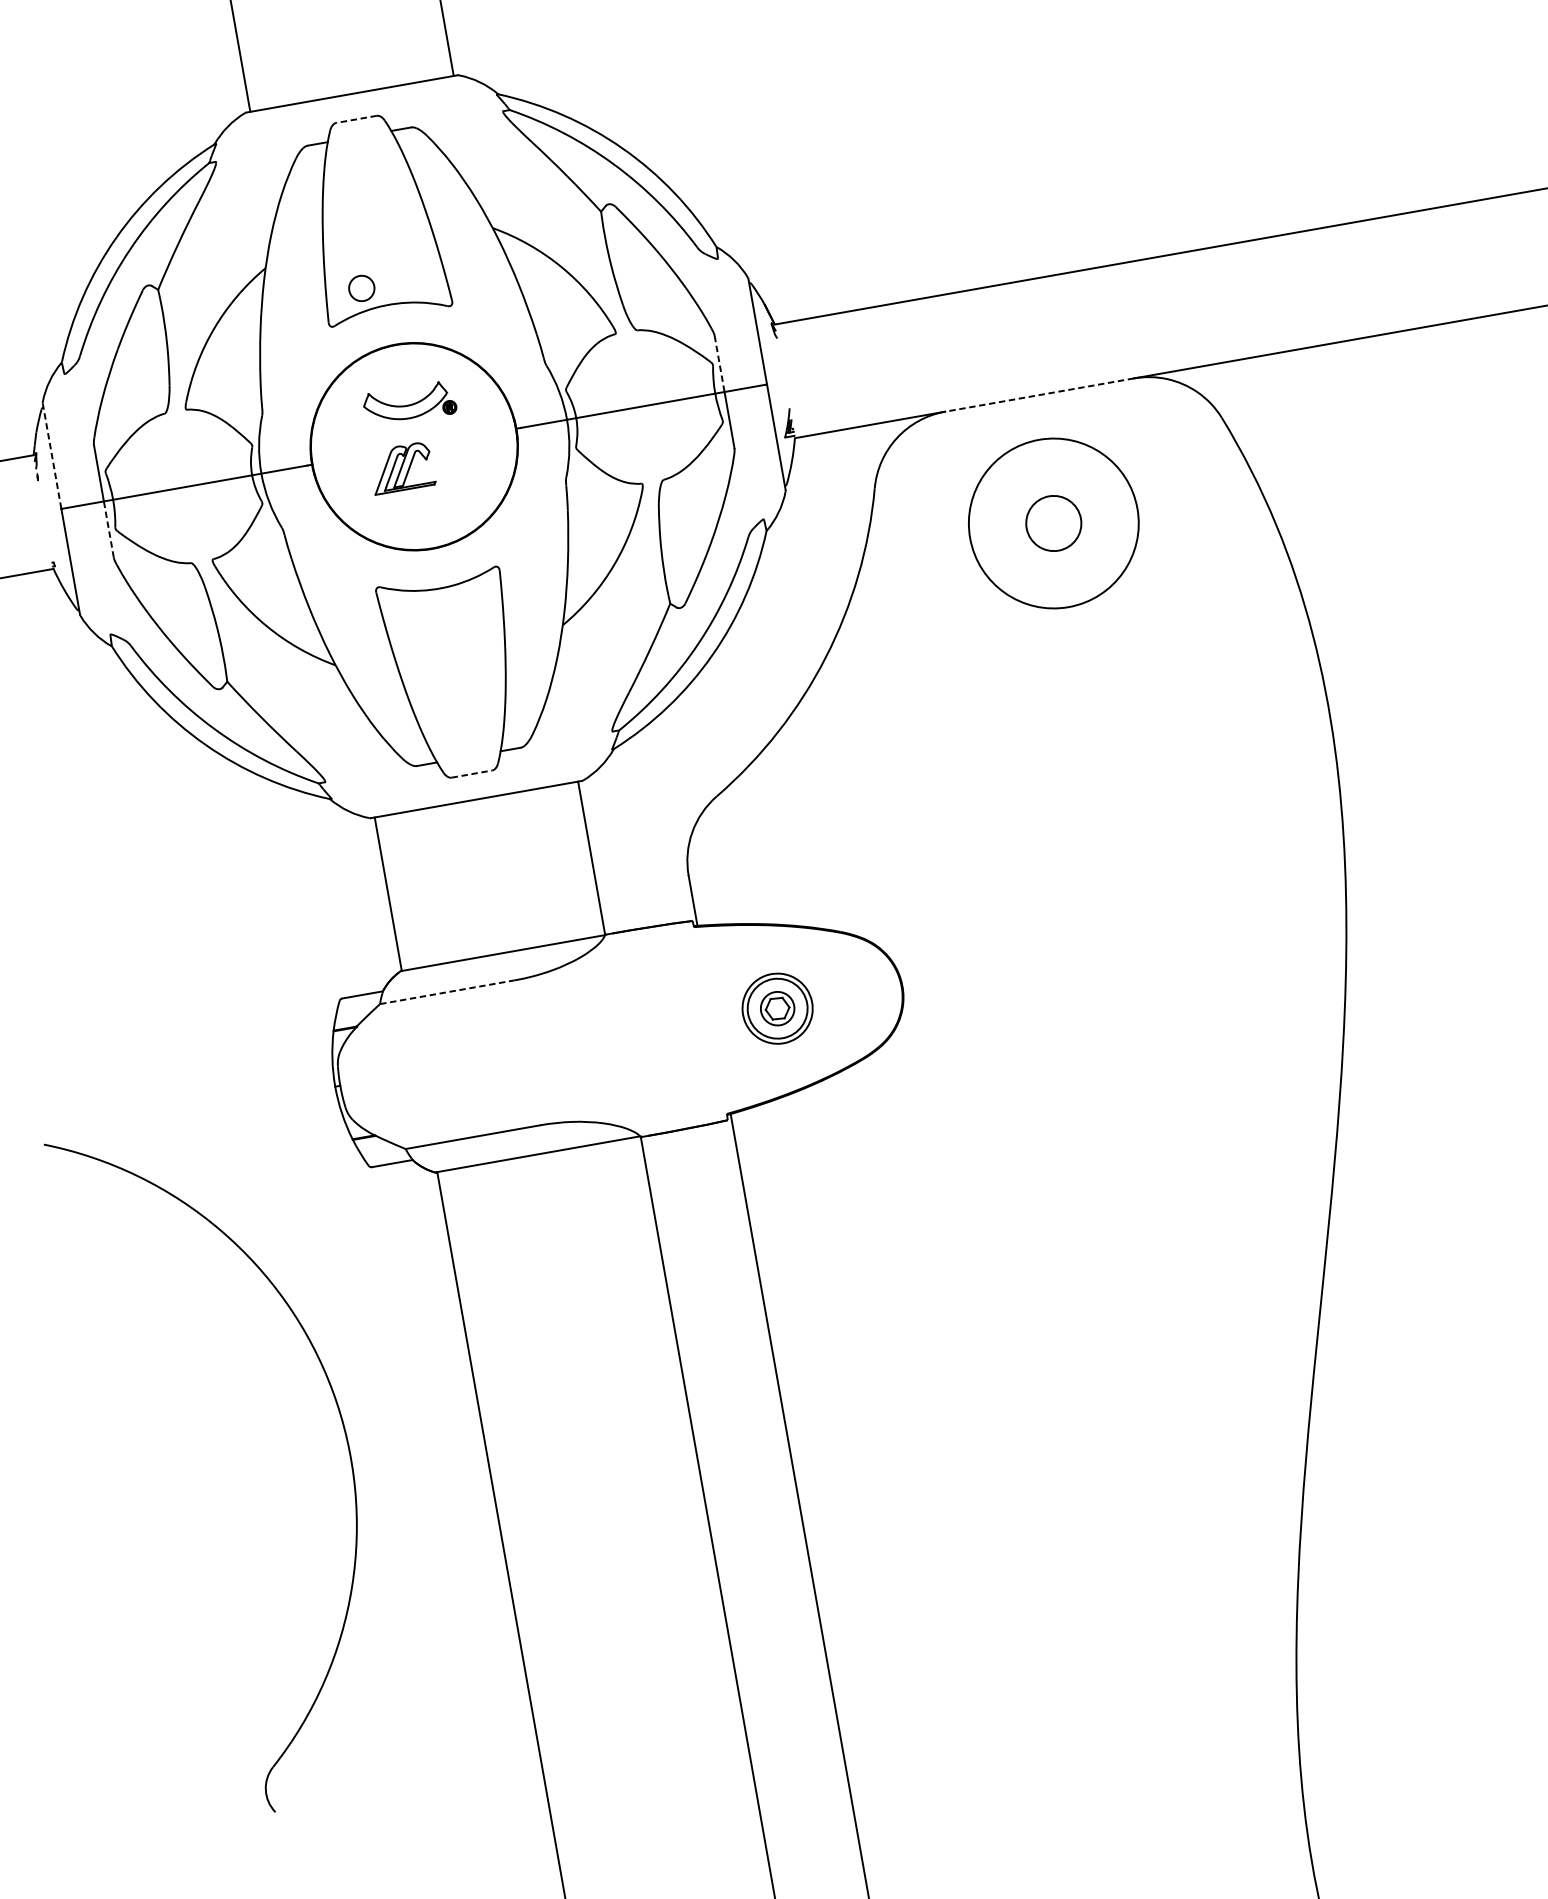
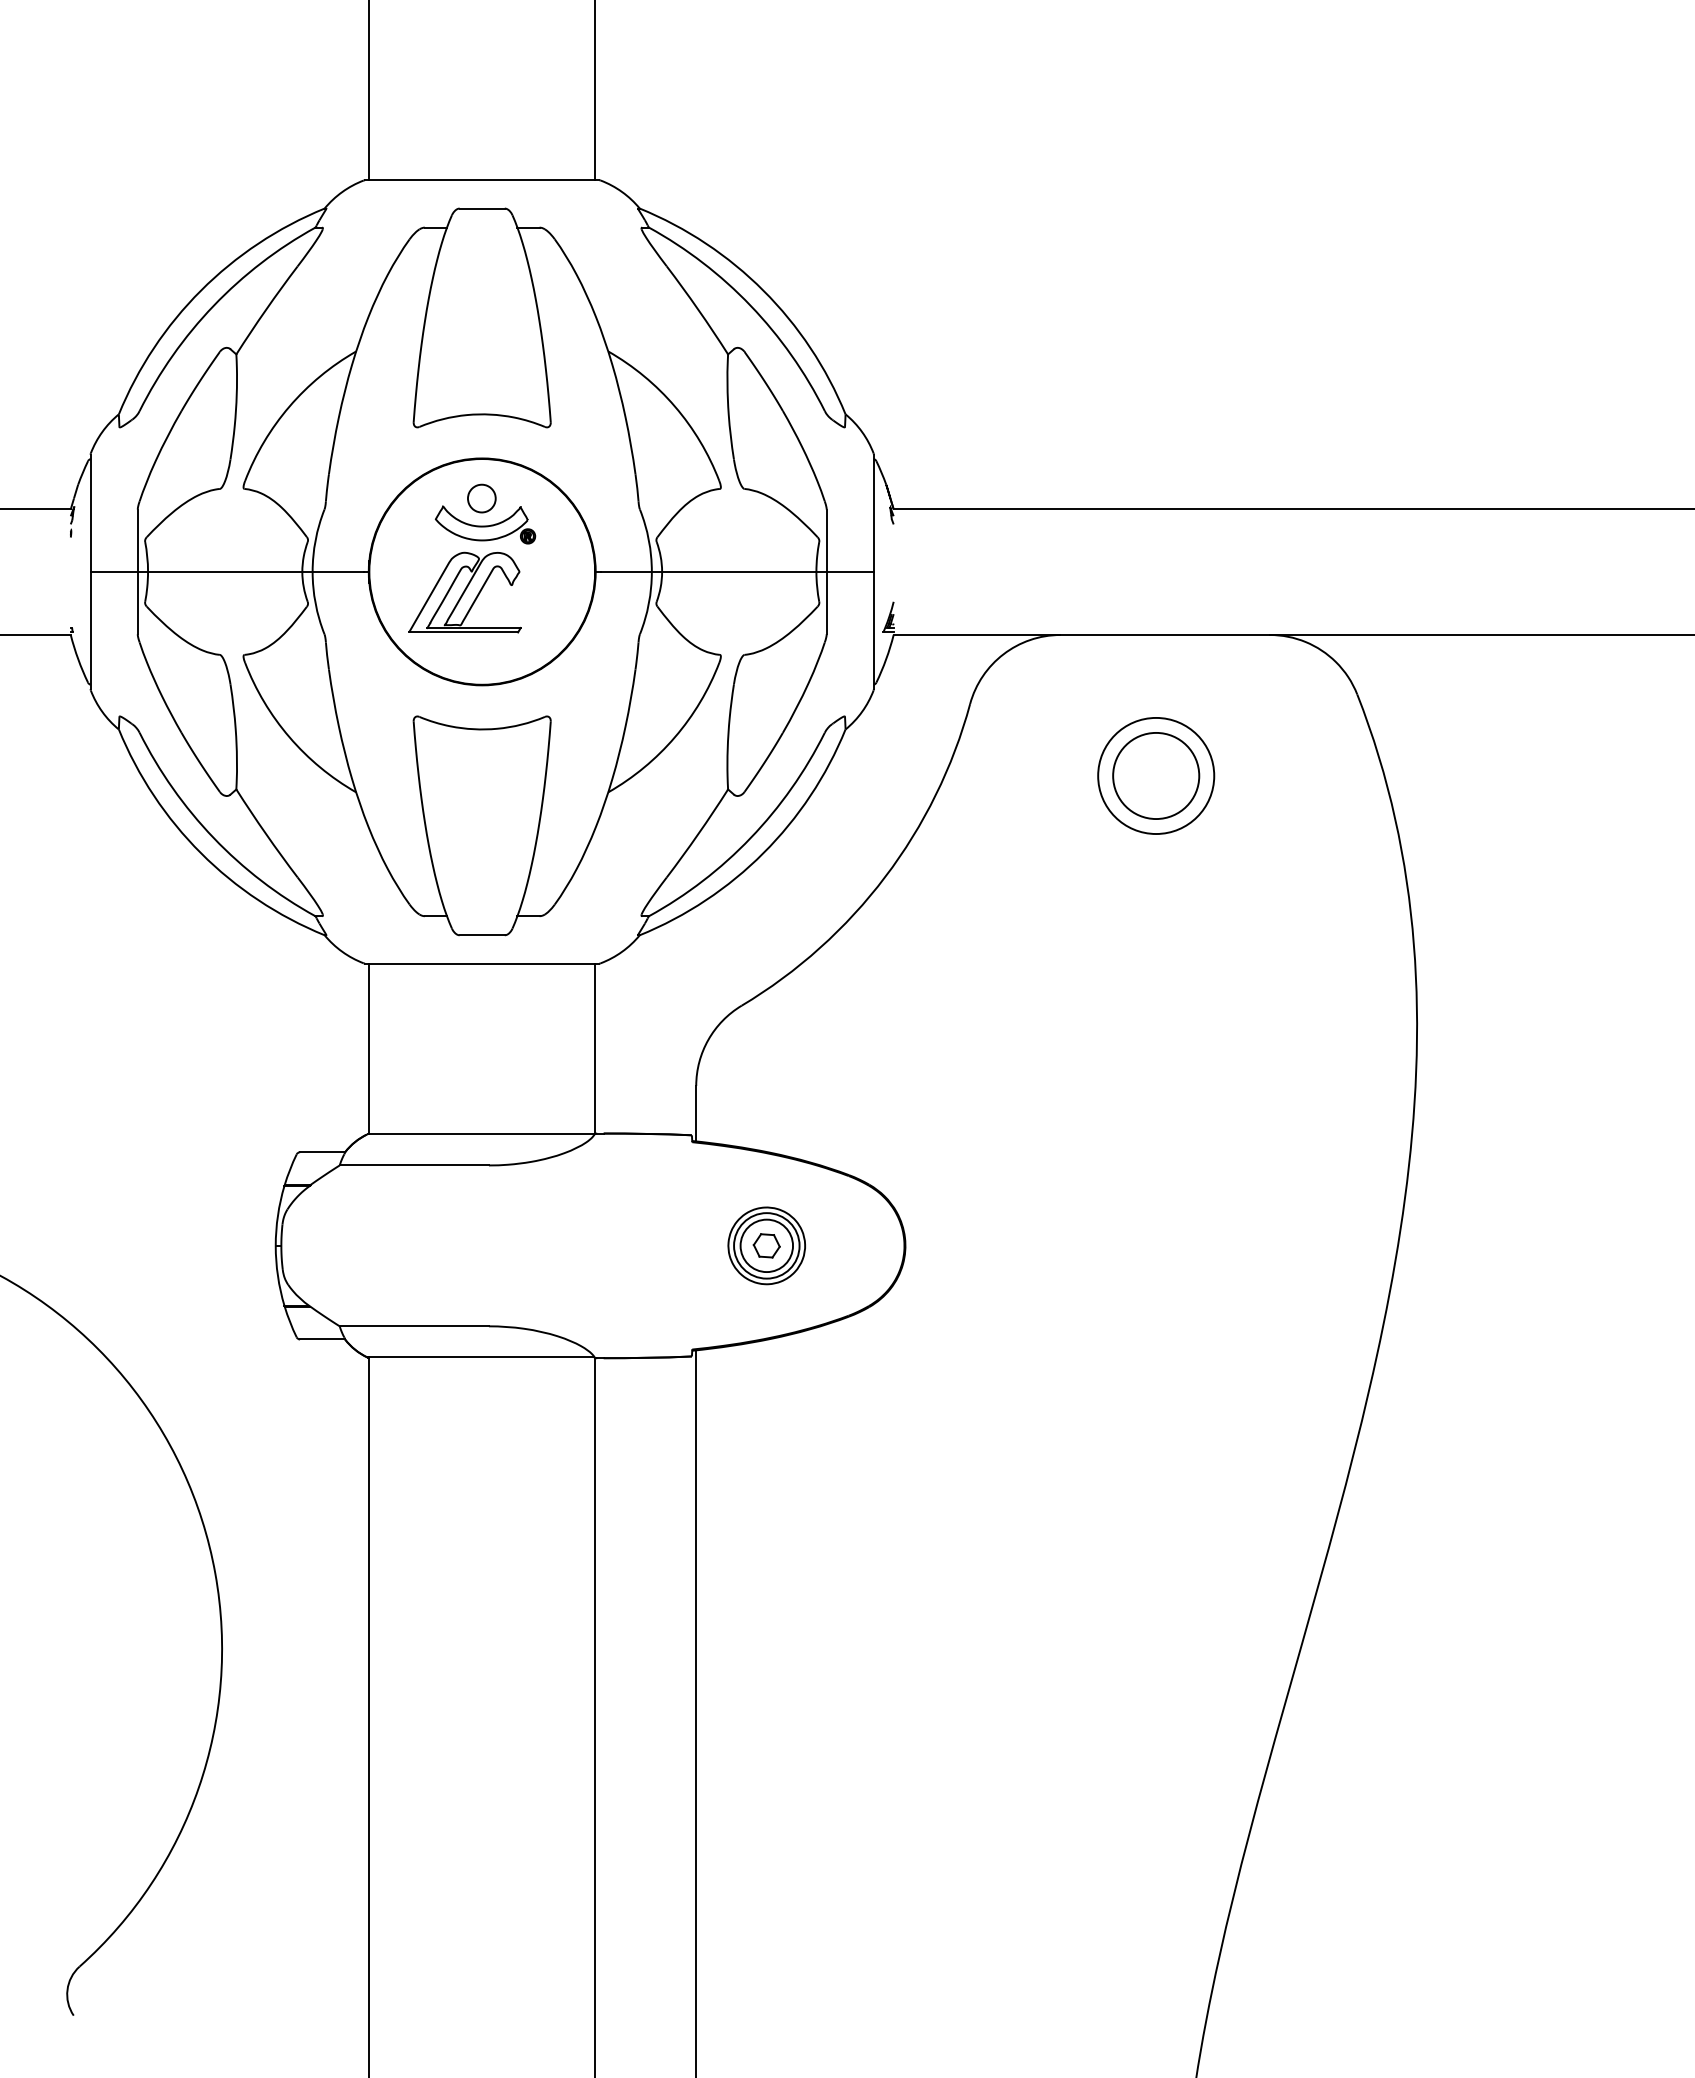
line: (356, 119) -> (482, 208), dashed -> solid
part: (361, 288) -> (481, 498), moved
line: (719, 364) -> (826, 541), dashed -> solid
line: (1039, 395) -> (1165, 635), dashed -> solid
line: (52, 456) -> (90, 513), dashed -> solid
part: (401, 468) -> (464, 592), size x1.67
circle: (1054, 523) -> (1156, 775), size x0.62
circle: (1054, 523) -> (1156, 775), size x1.43
line: (108, 529) -> (137, 602), dashed -> solid
line: (472, 774) -> (482, 935), dashed -> solid
line: (447, 992) -> (414, 1165), dashed -> solid
circle: (777, 1008) -> (766, 1245), size x1.43

